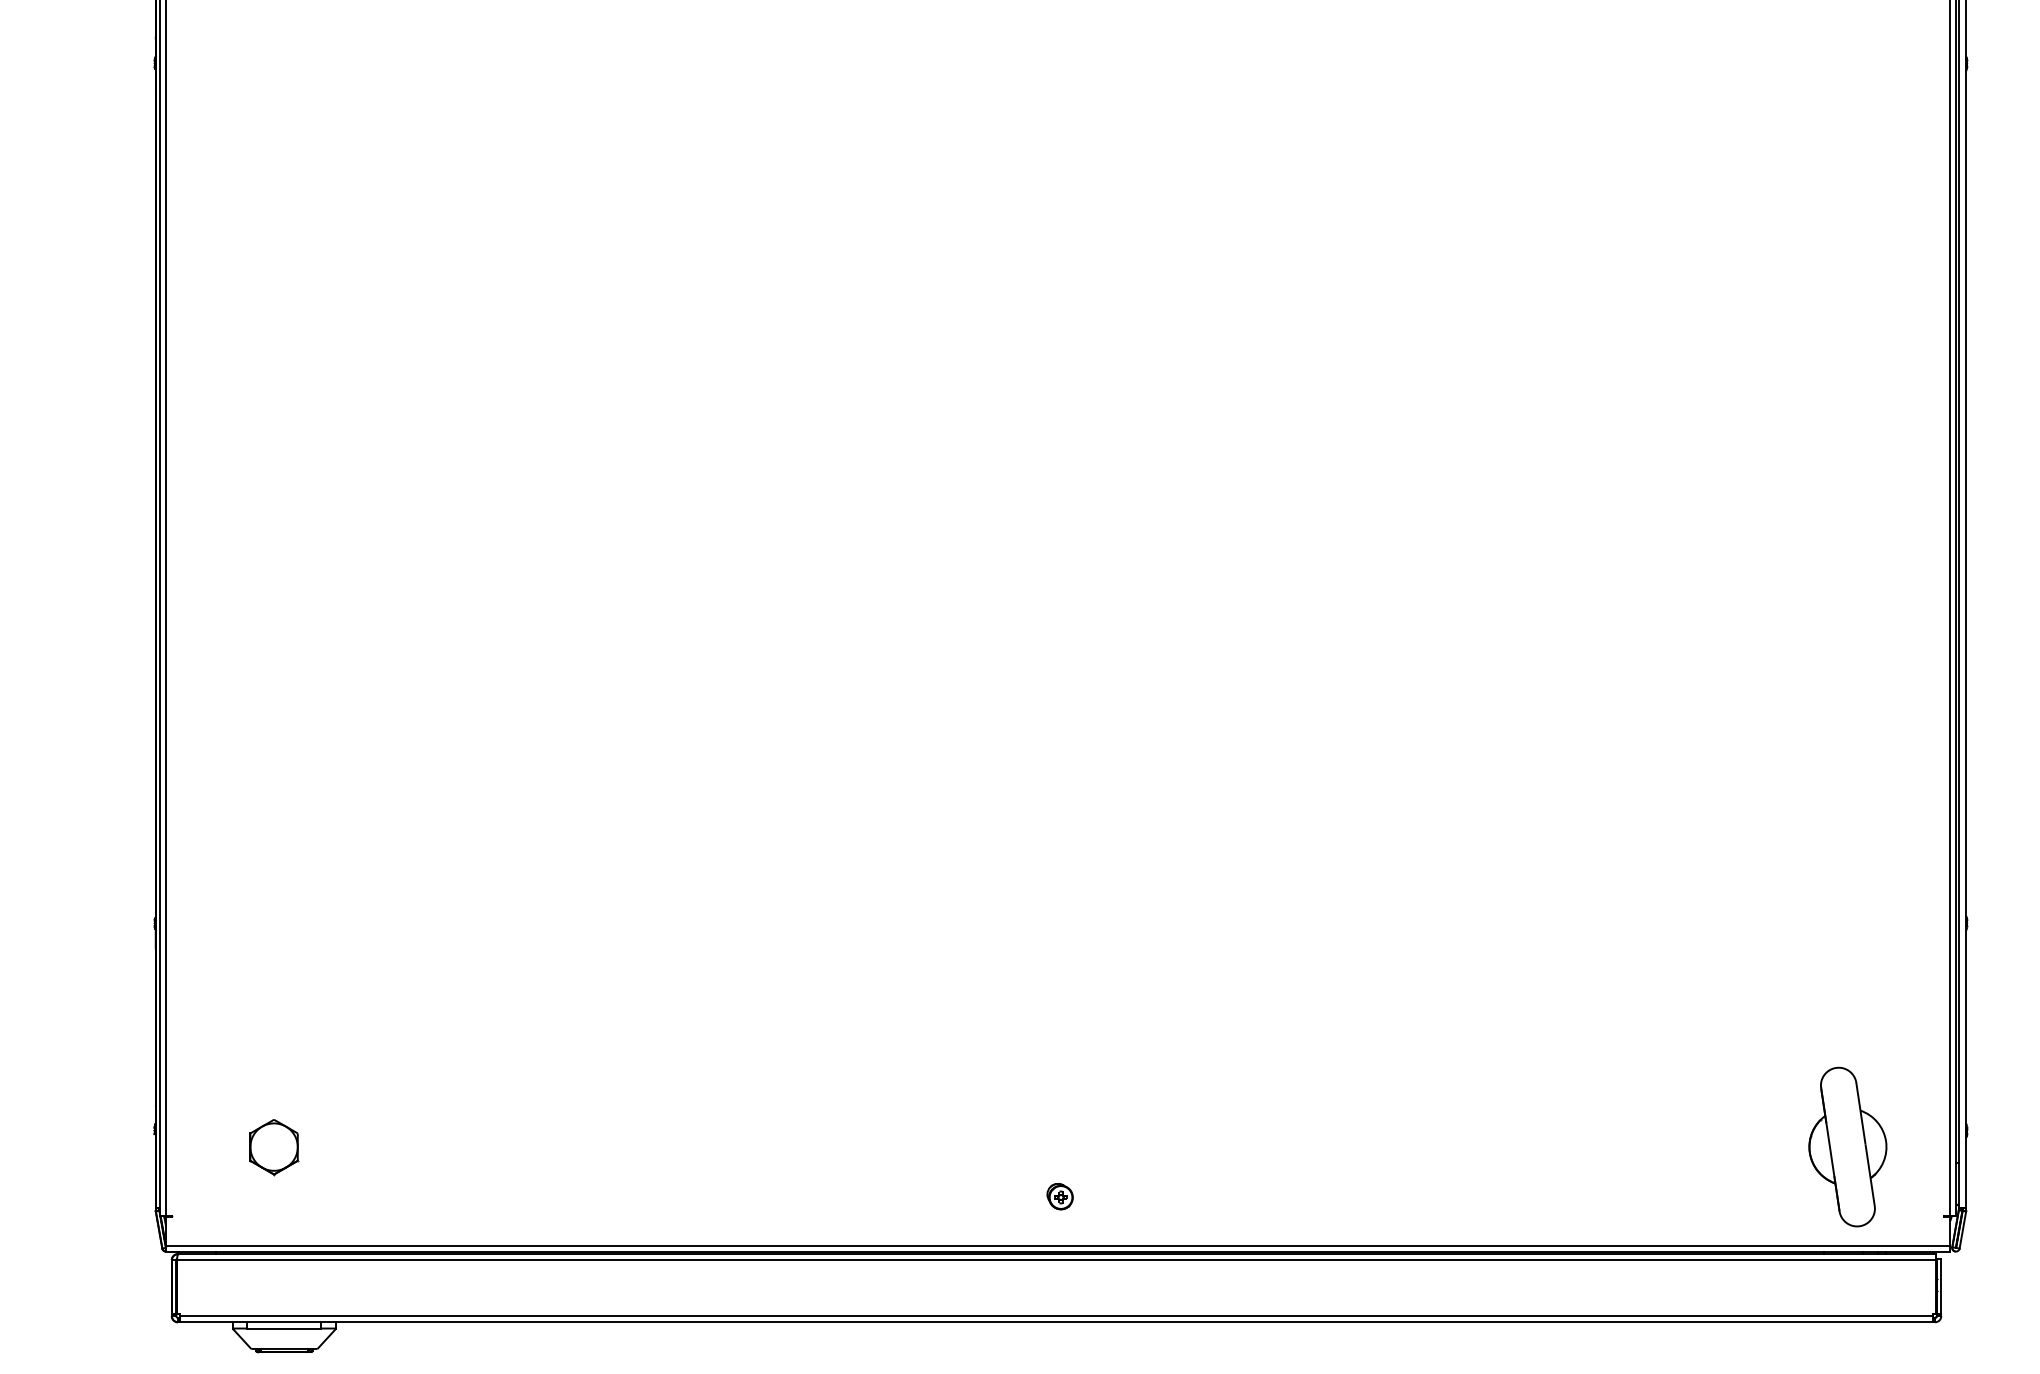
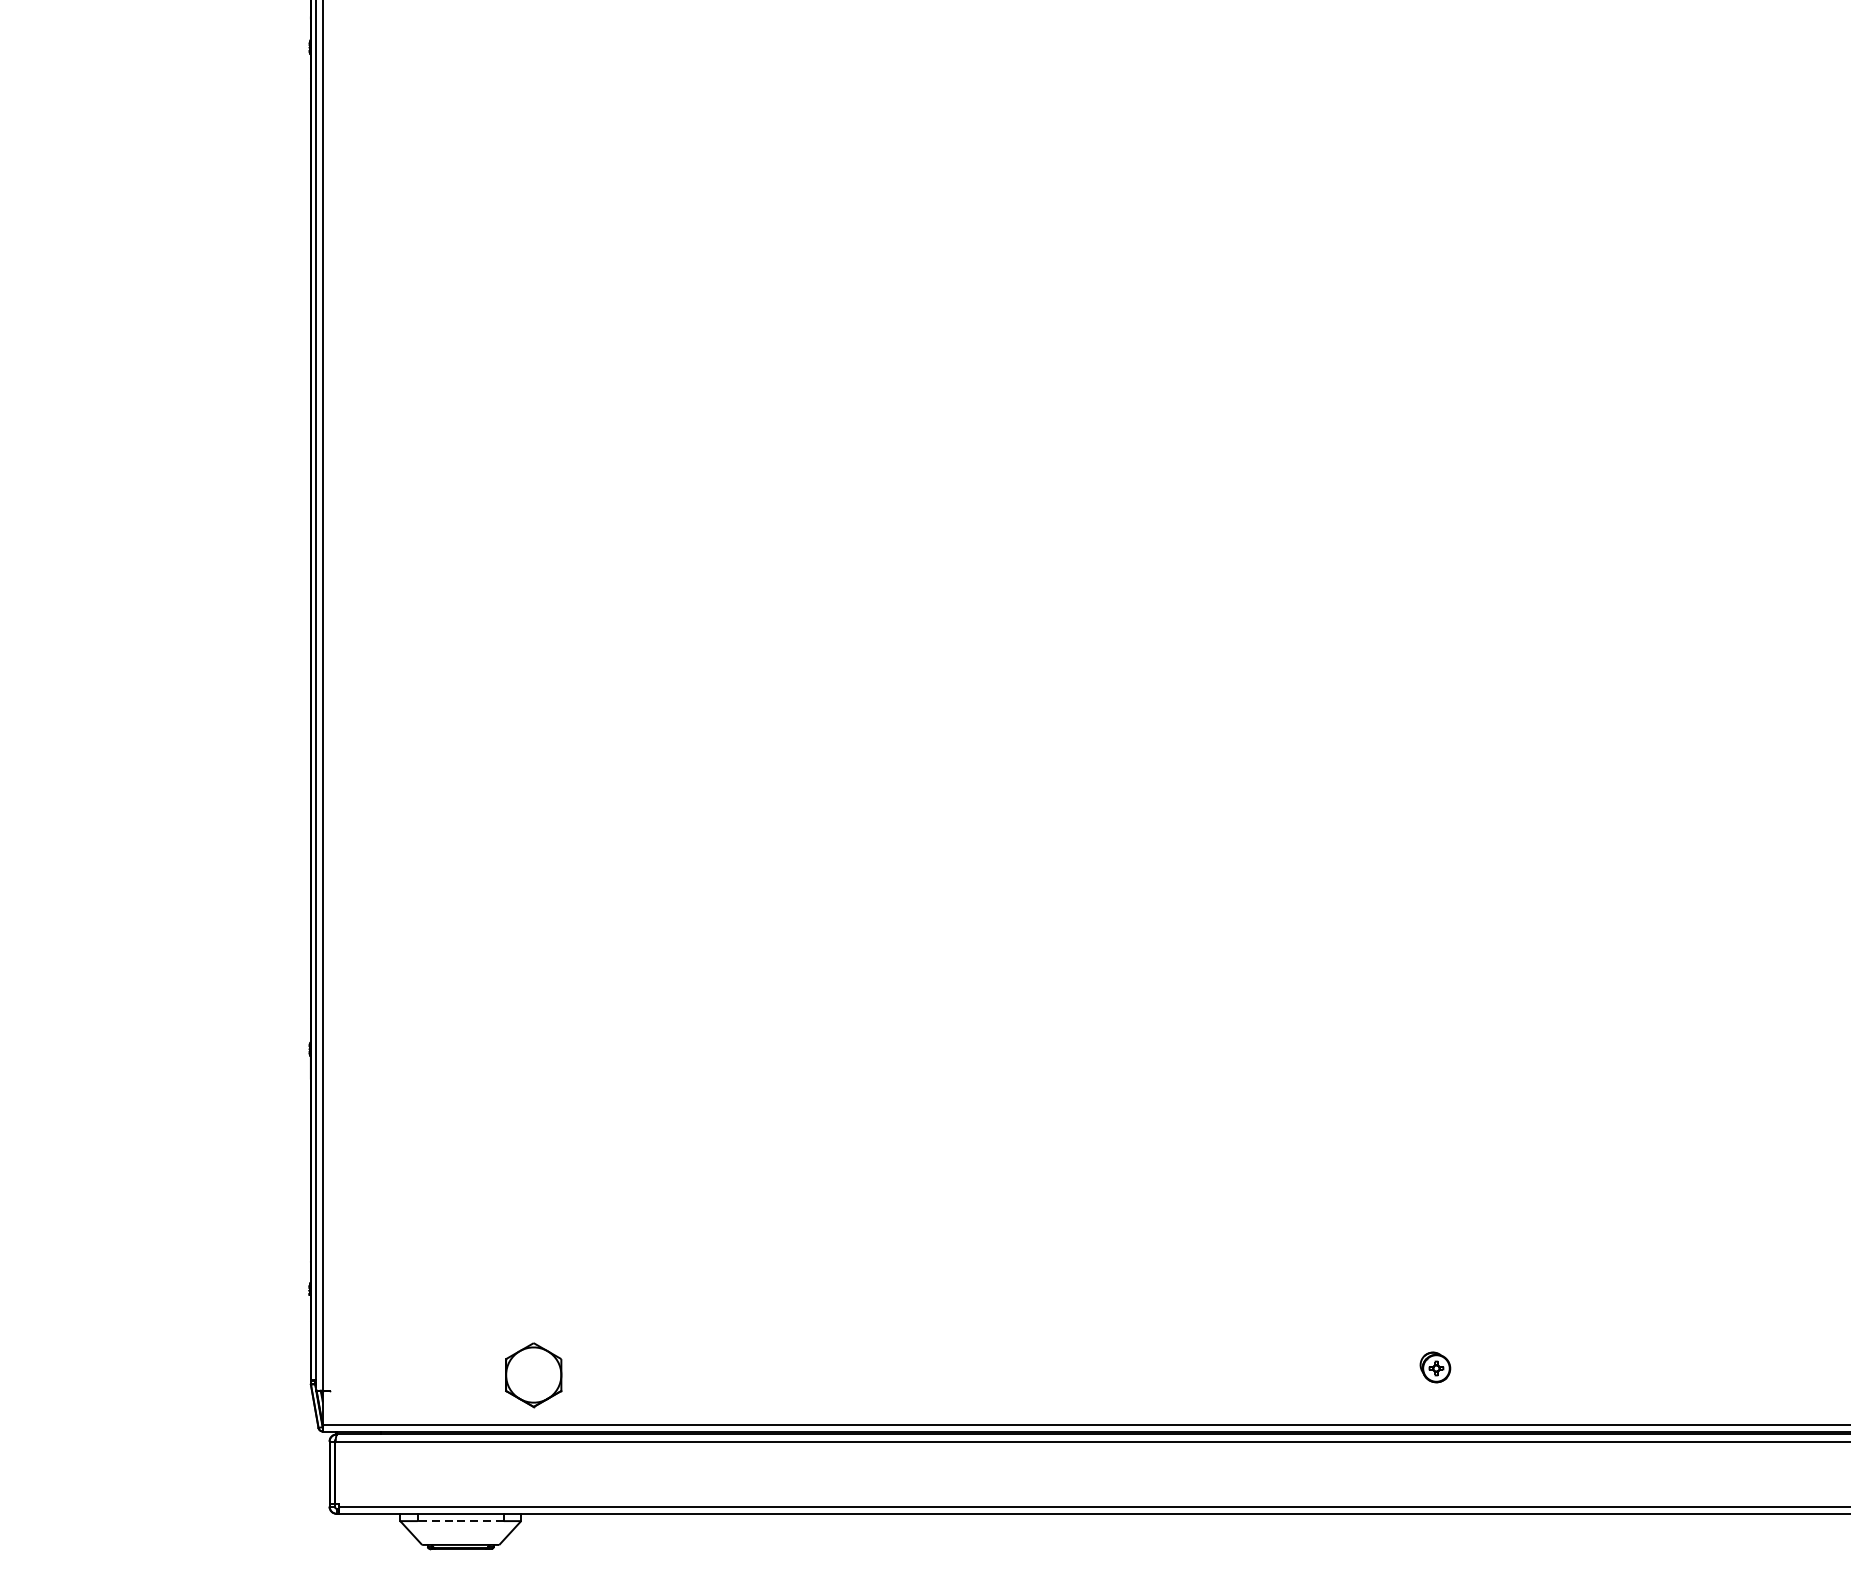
part: (274, 1147) -> (534, 1375), moved
part: (1059, 1196) -> (1434, 1367), moved
line: (283, 1328) -> (459, 1521), solid -> dashed

